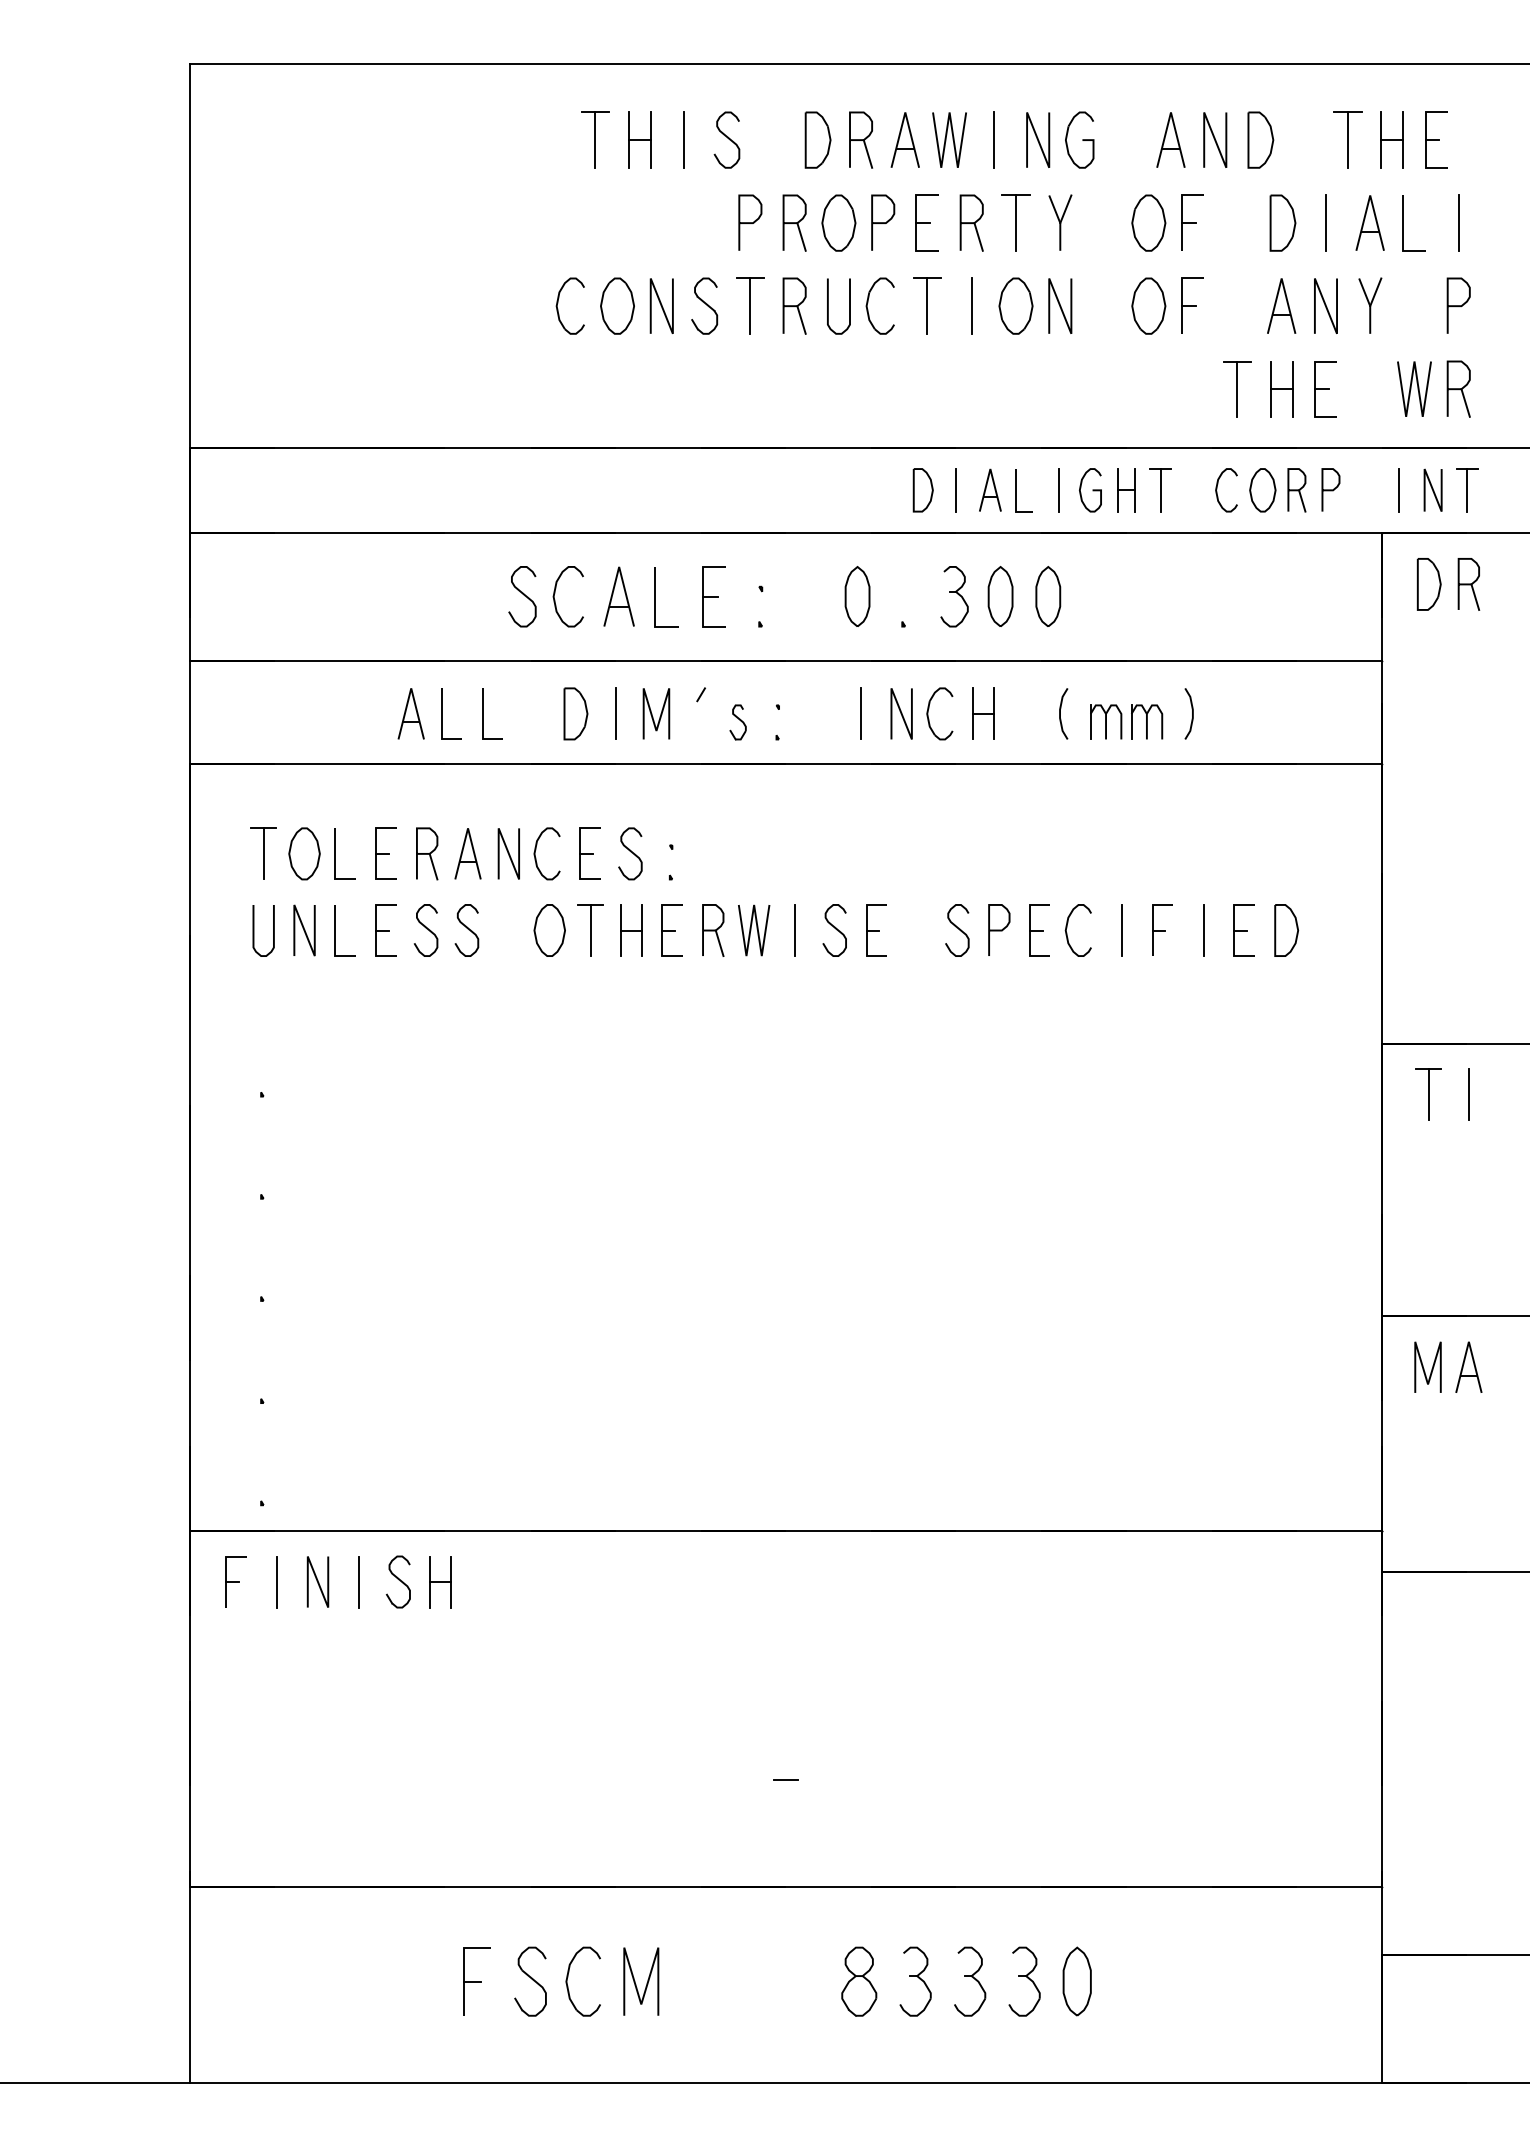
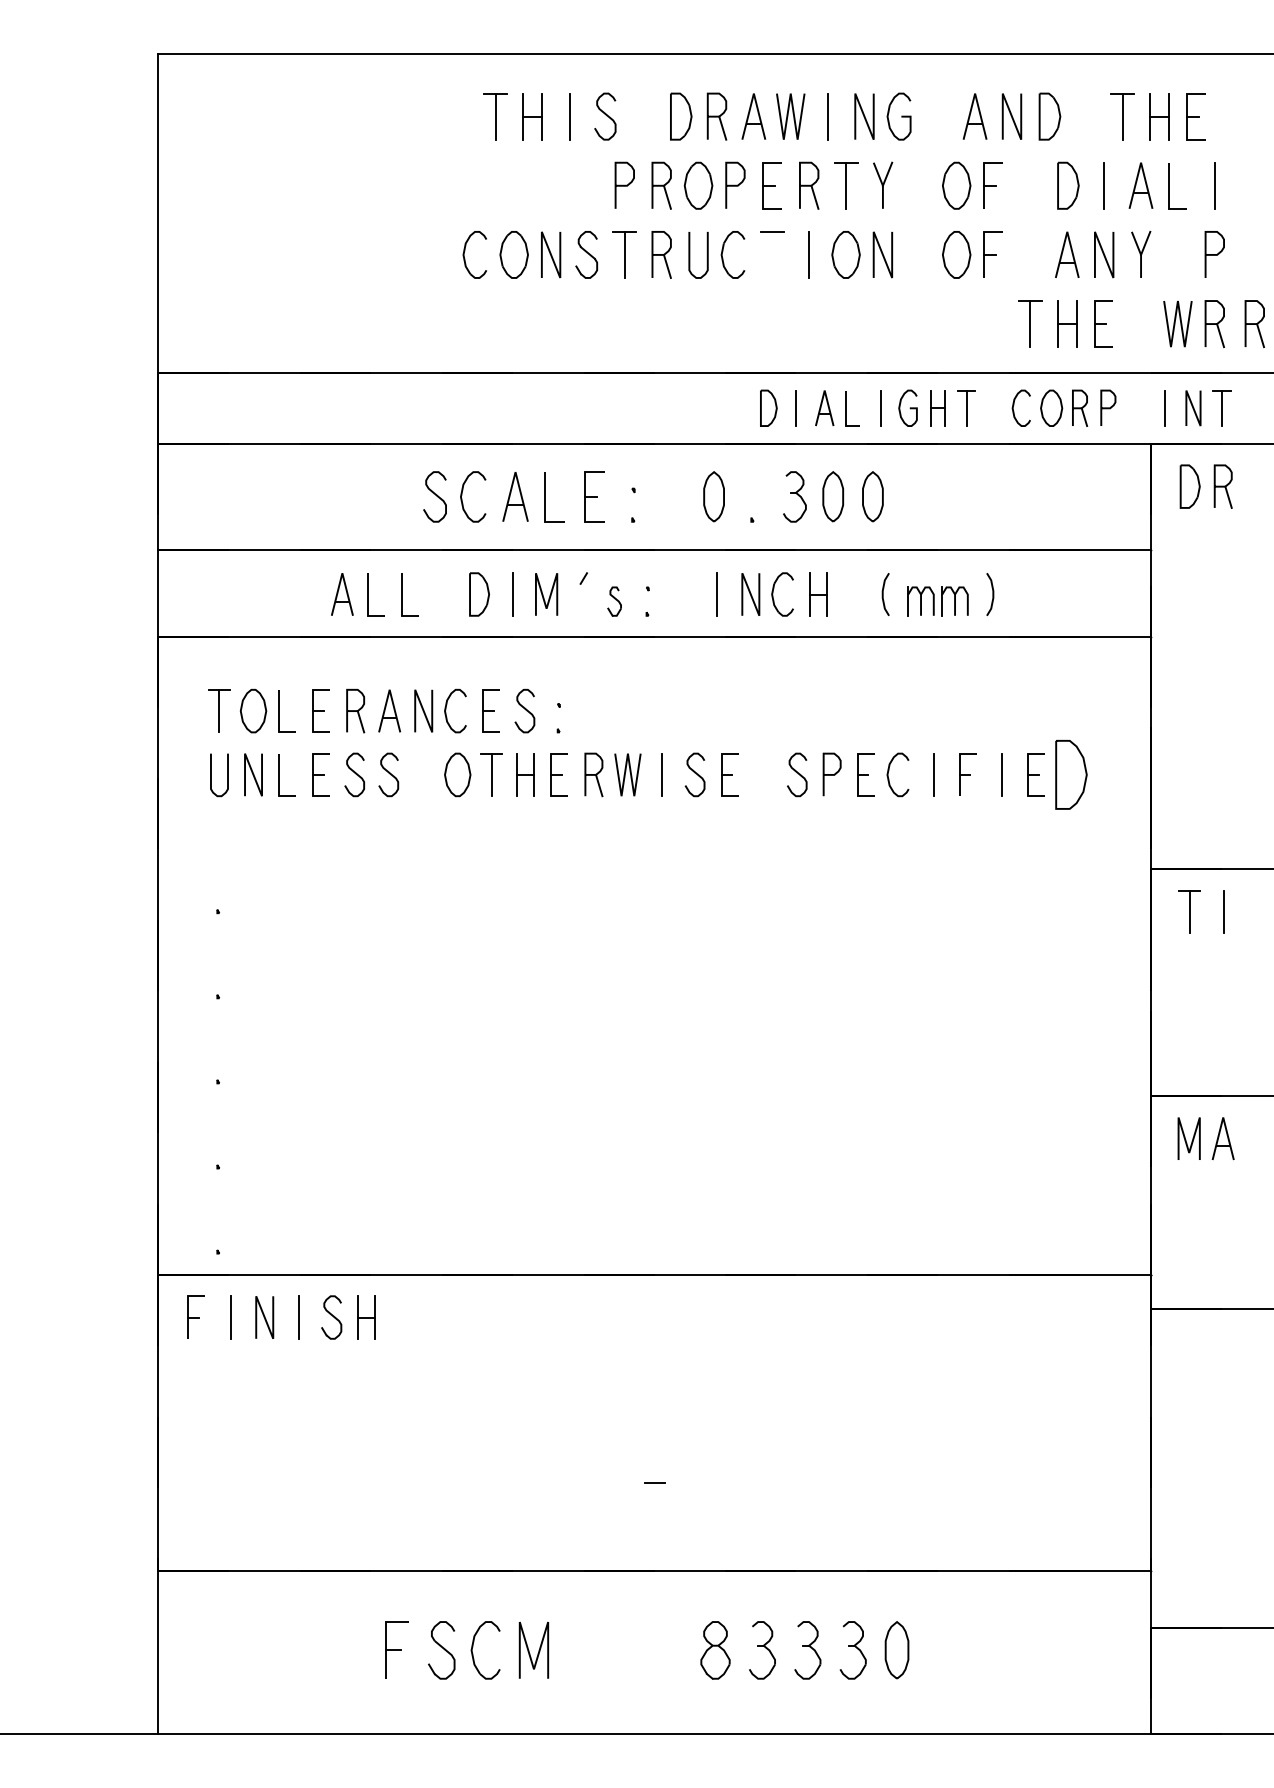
line: (927, 305) -> (772, 254), removed
part: (1506, 389) -> (1254, 324), added
part: (1286, 930) -> (1071, 774), size x1.6

